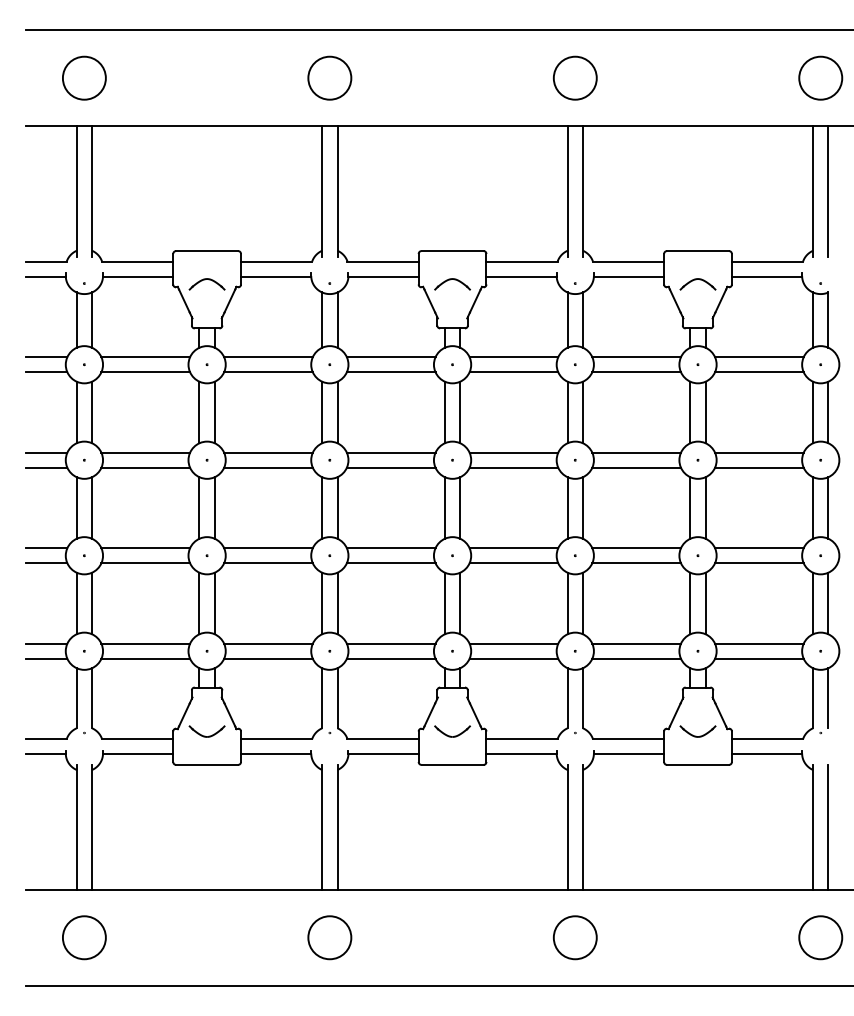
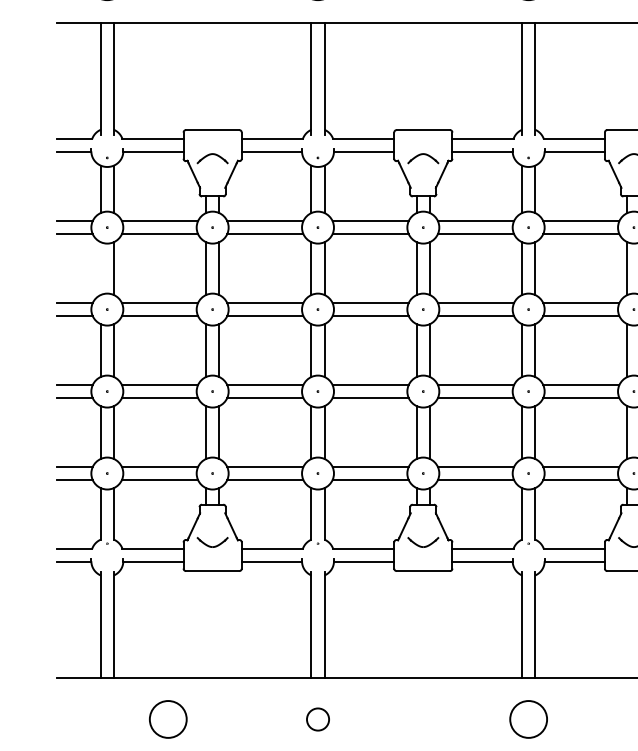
line: (76, 412) -> (100, 268), removed
circle: (84, 937) -> (168, 719), moved
circle: (329, 937) -> (317, 719), size x0.6

